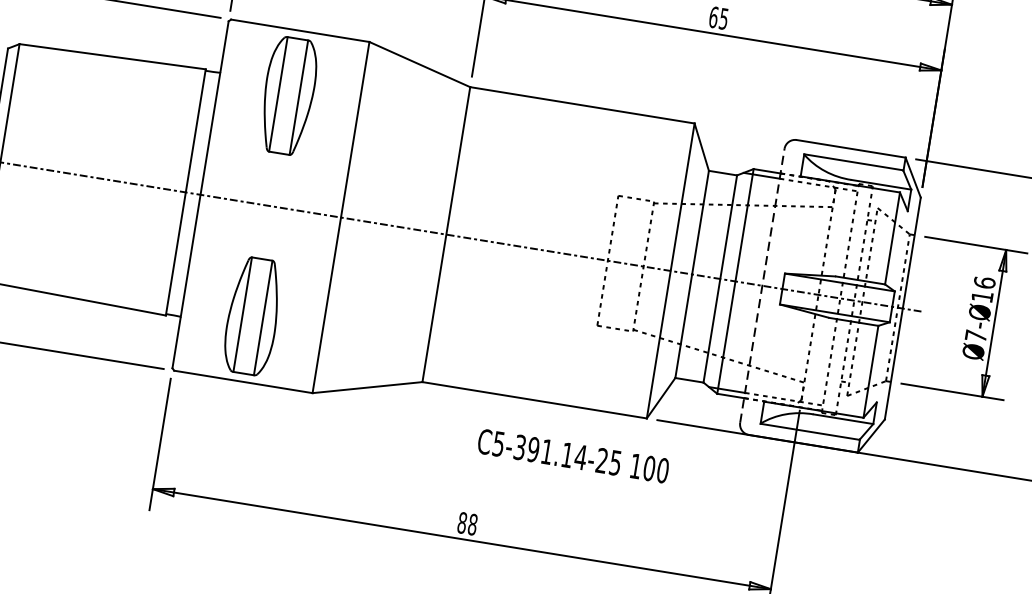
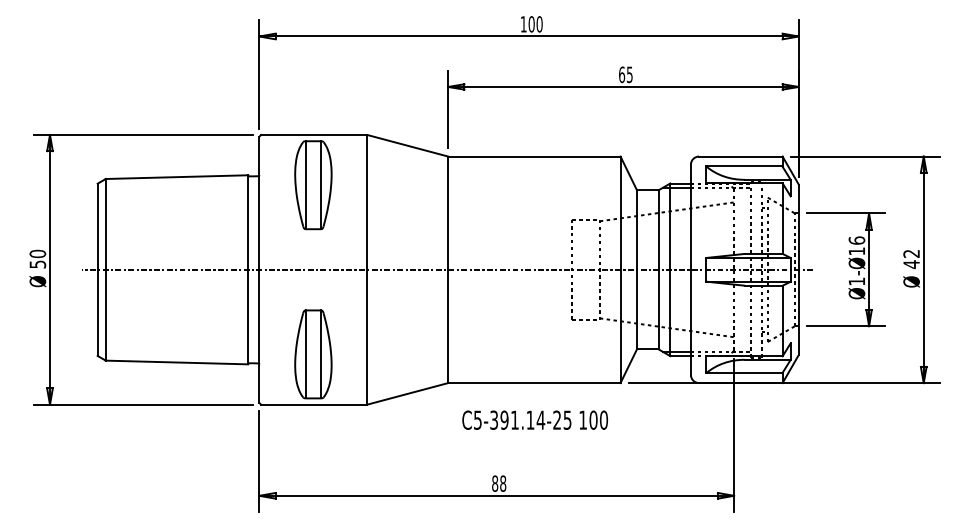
line: (761, 285) -> (690, 269), dashed -> solid
text: (975, 335) -> (856, 281), Ø7-Ø16 -> Ø1-Ø16
text: (572, 455) -> (534, 419), moved

